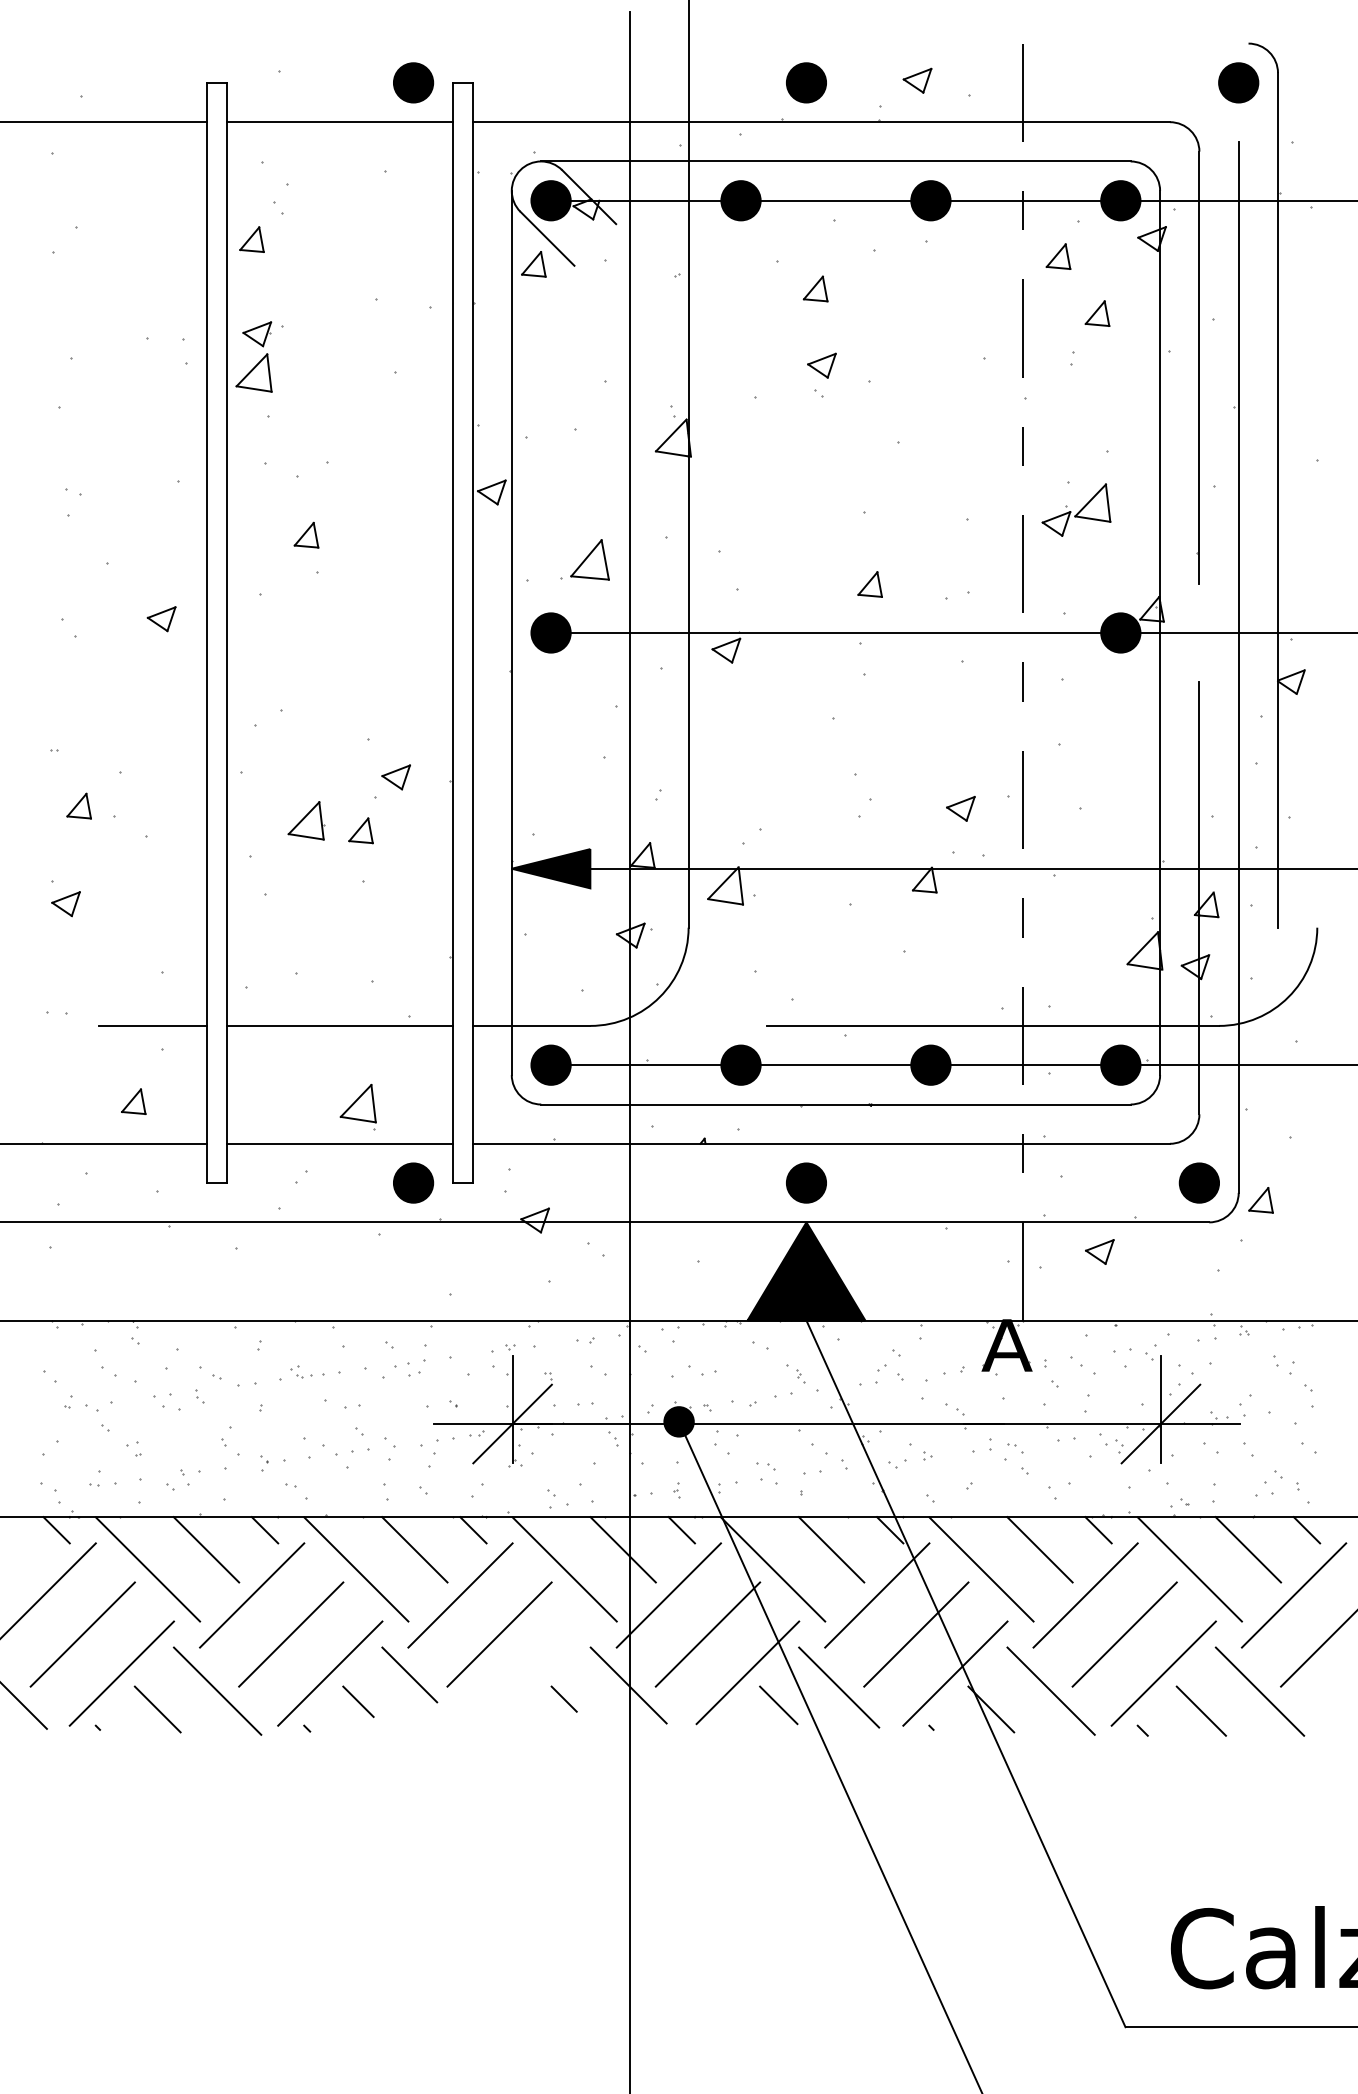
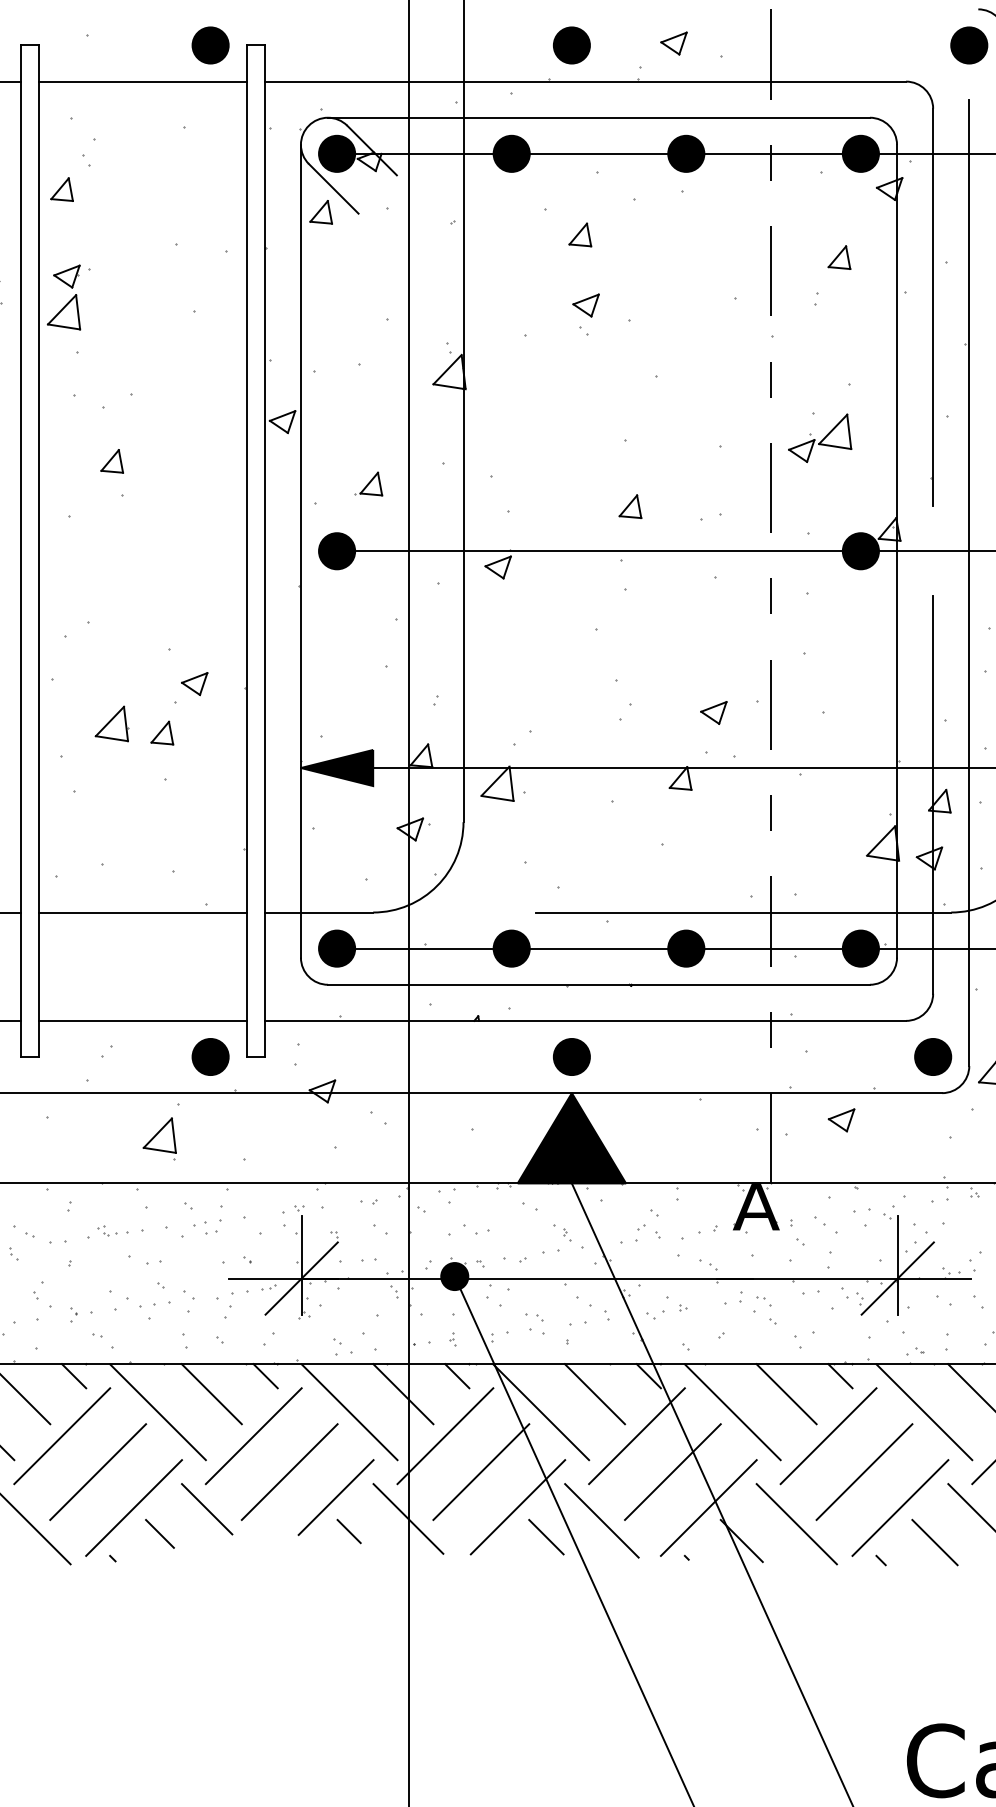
part: (1058, 256) -> (803, 205), removed
part: (585, 559) -> (368, 483), size x0.62
part: (357, 1106) -> (159, 1138), moved
line: (549, 1661) -> (335, 1496), added

